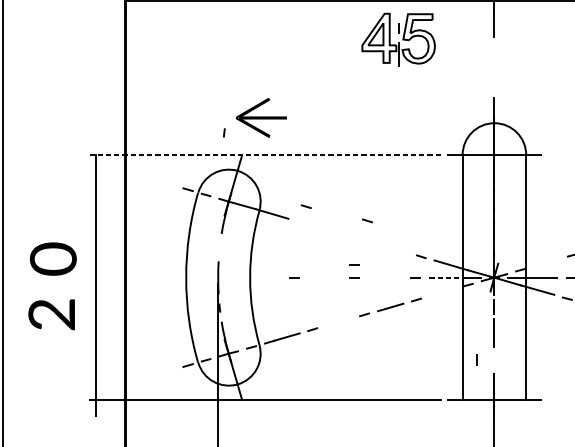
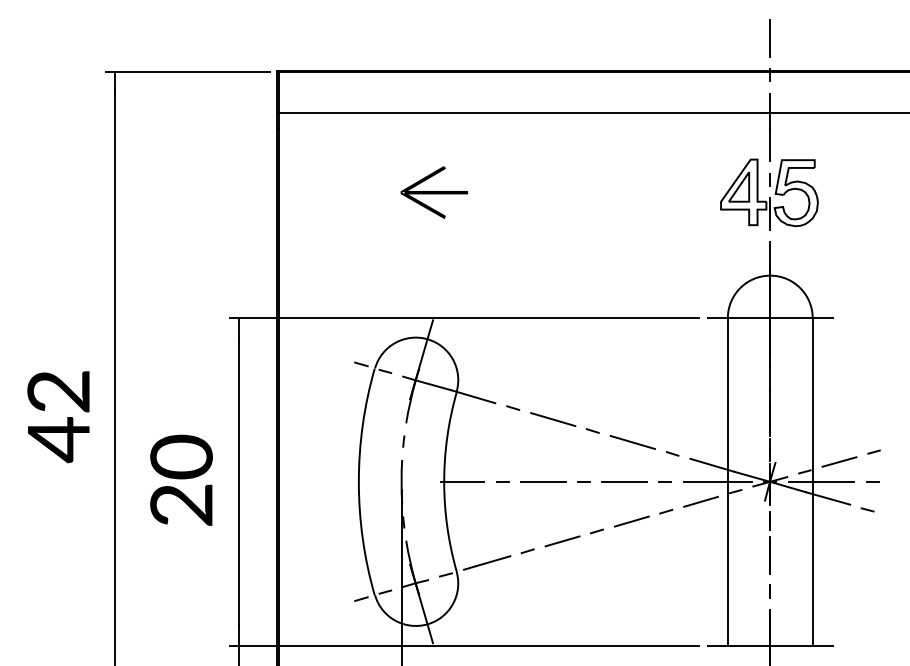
part: (398, 39) -> (769, 194), moved
part: (260, 117) -> (433, 192), moved
curve: (224, 132) -> (403, 441), moved
line: (264, 154) -> (463, 317), dashed -> solid
line: (306, 206) -> (513, 407), moved
line: (367, 220) -> (592, 430), moved
line: (332, 230) -> (553, 419), added
line: (391, 248) -> (632, 442), added
line: (546, 262) -> (839, 461), added
line: (354, 264) -> (583, 464), removed
line: (263, 277) -> (462, 481), added
line: (324, 277) -> (543, 481), added
line: (385, 277) -> (624, 481), added
line: (446, 277) -> (706, 481), dashed -> solid
line: (442, 292) -> (700, 501), added
text: (51, 314) -> (181, 504), moved
line: (338, 322) -> (562, 541), added
line: (476, 359) -> (769, 591), moved

